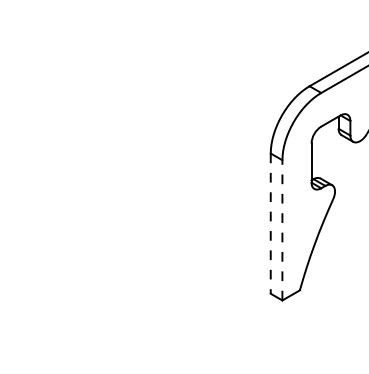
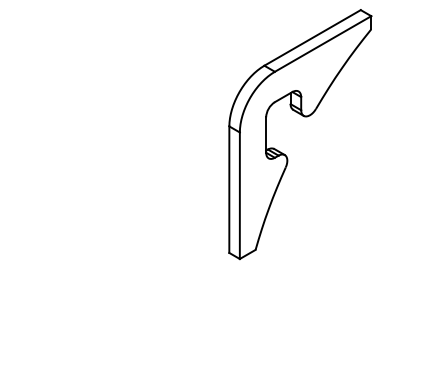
line: (270, 224) -> (229, 190), dashed -> solid
line: (282, 230) -> (239, 195), dashed -> solid

